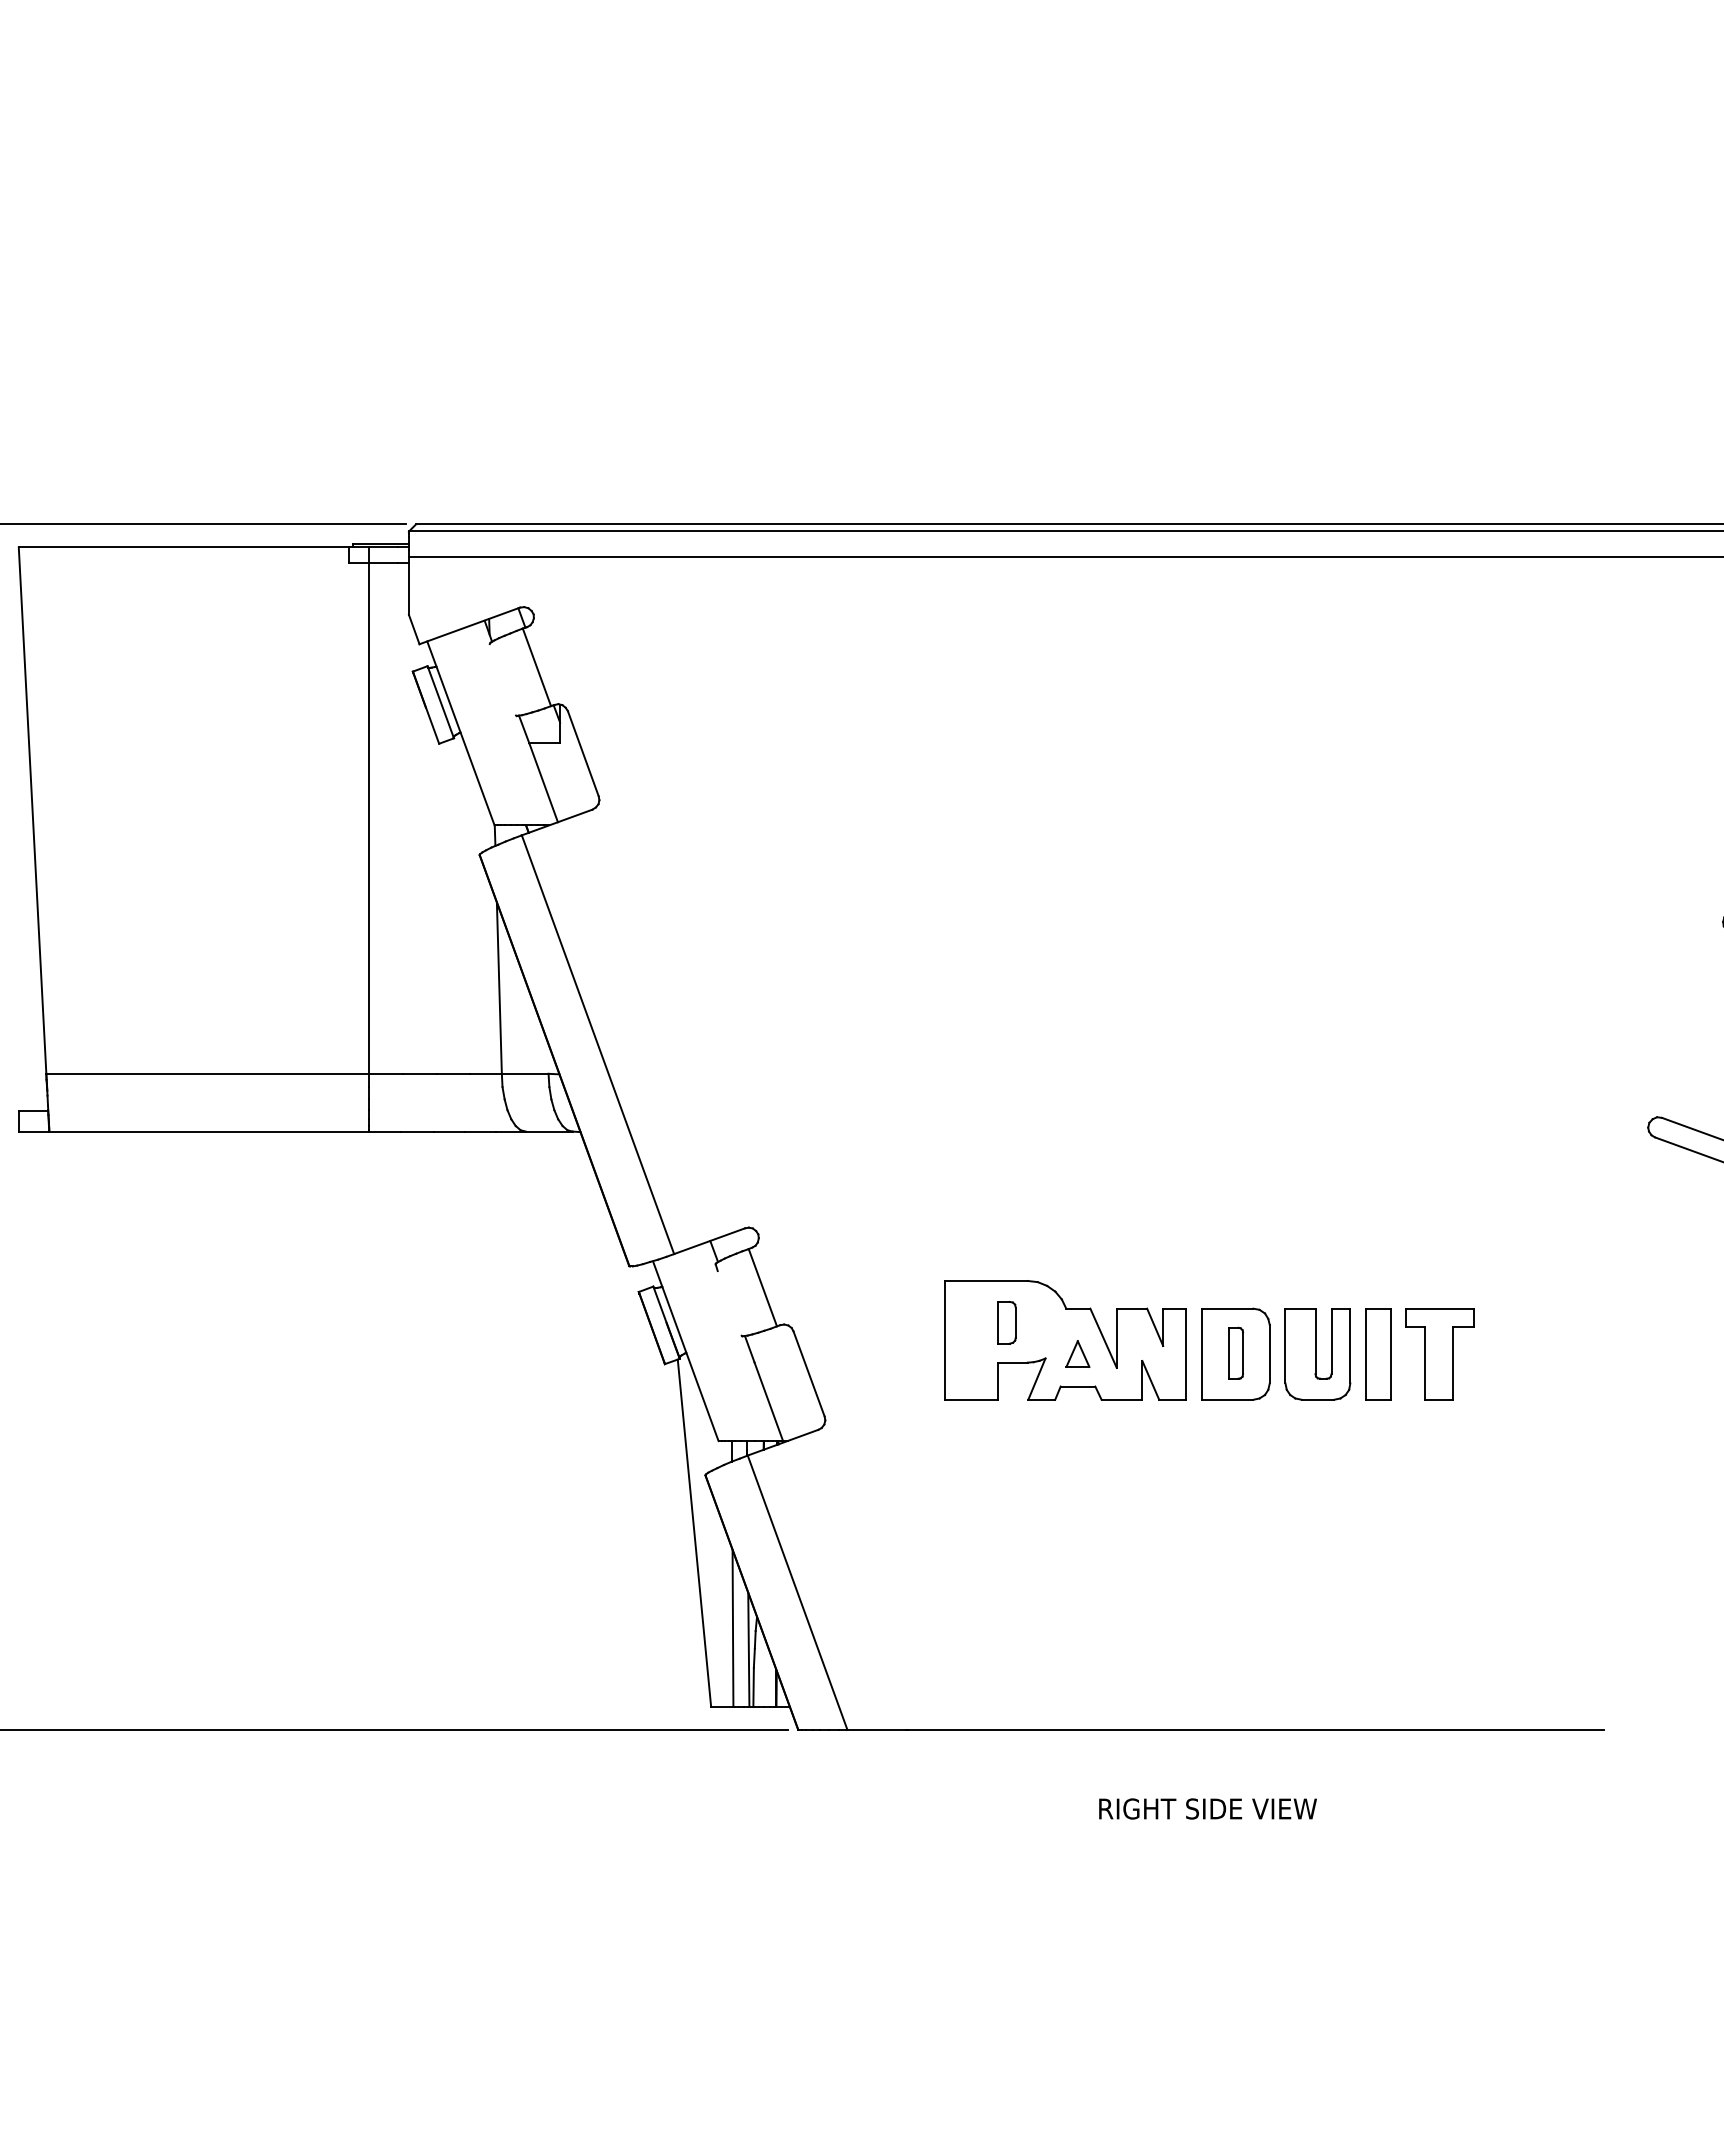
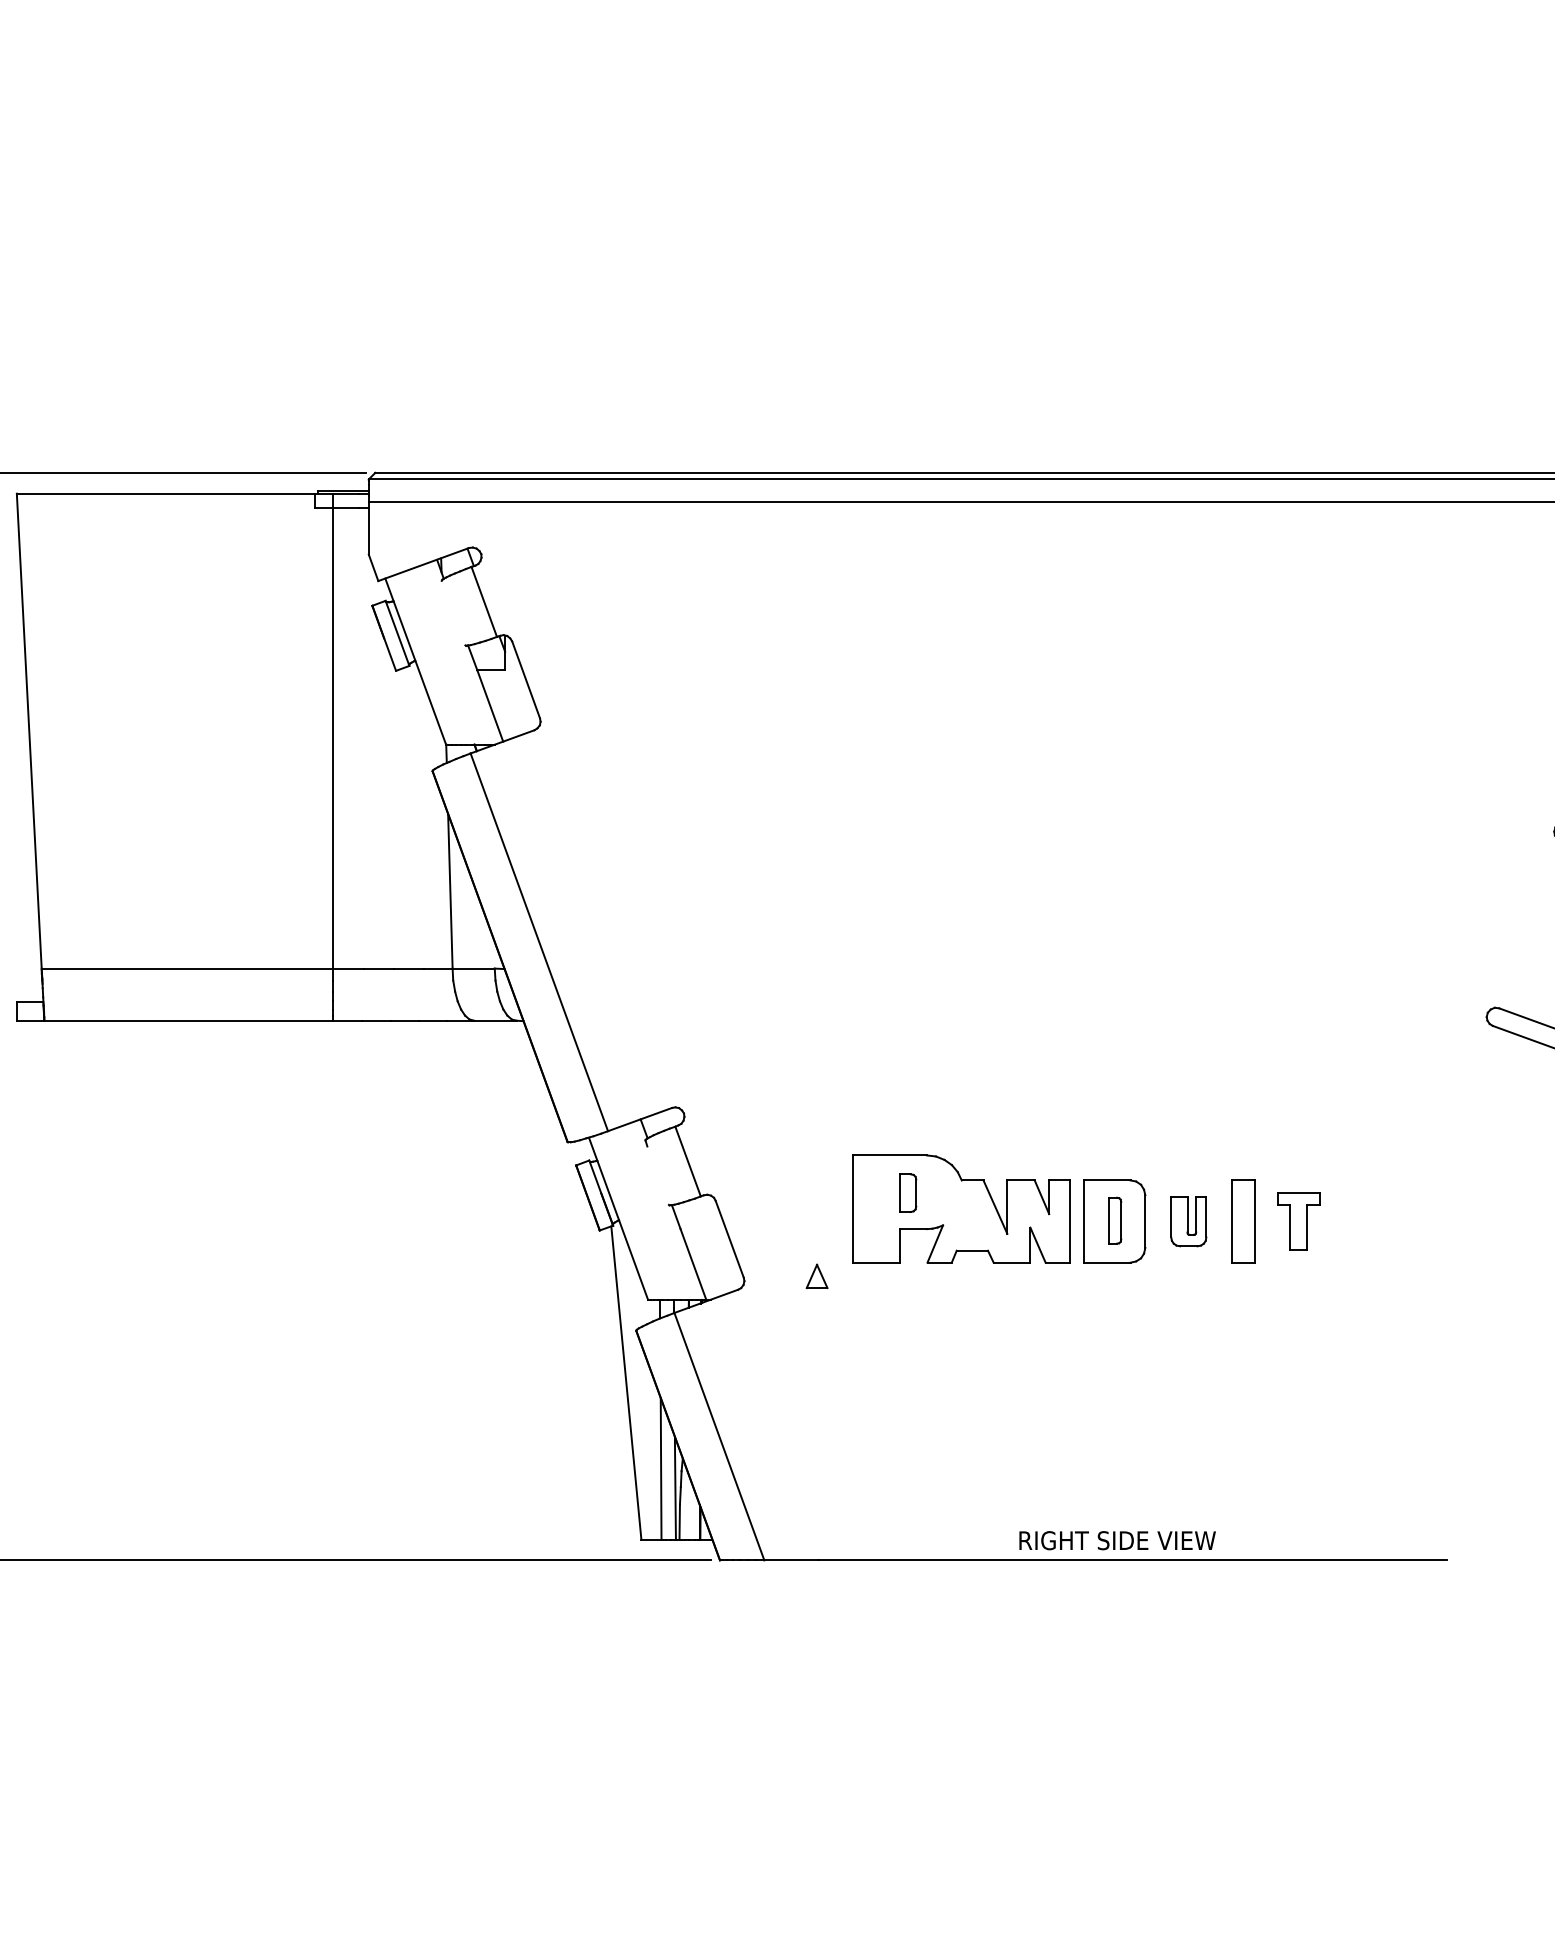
part: (1077, 1353) -> (816, 1275), moved
part: (1317, 1354) -> (1188, 1221), size x0.6
part: (1439, 1354) -> (1298, 1221), size x0.7
text: (1207, 1808) -> (1117, 1540), moved

